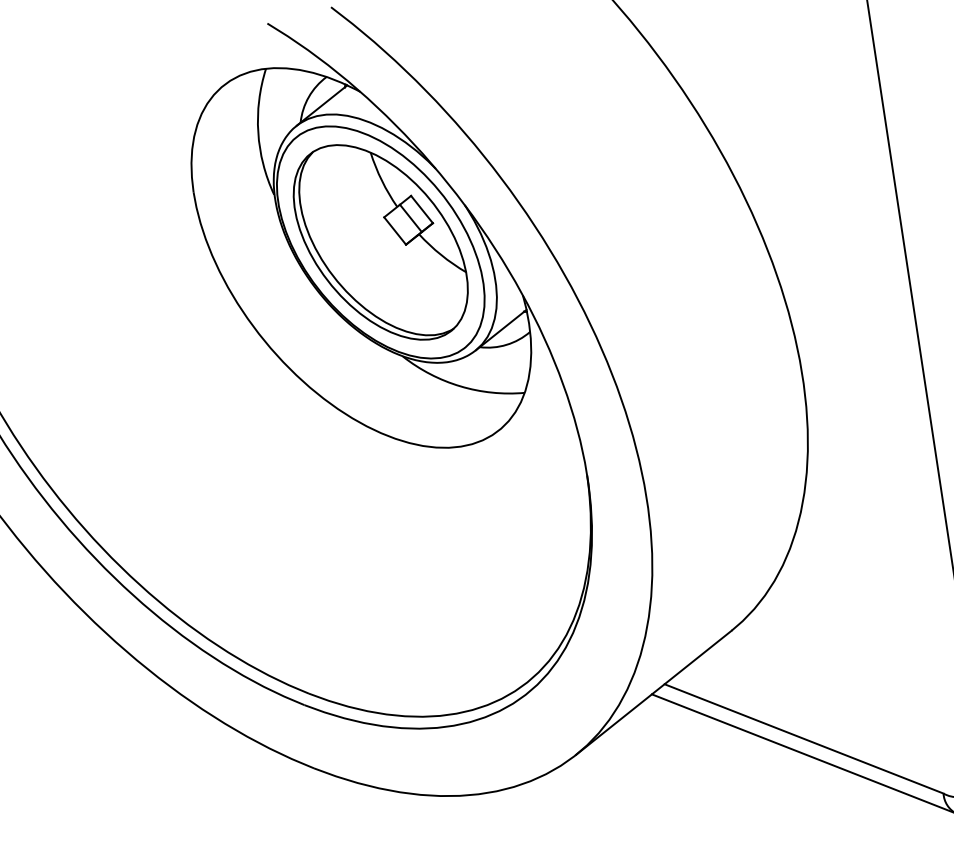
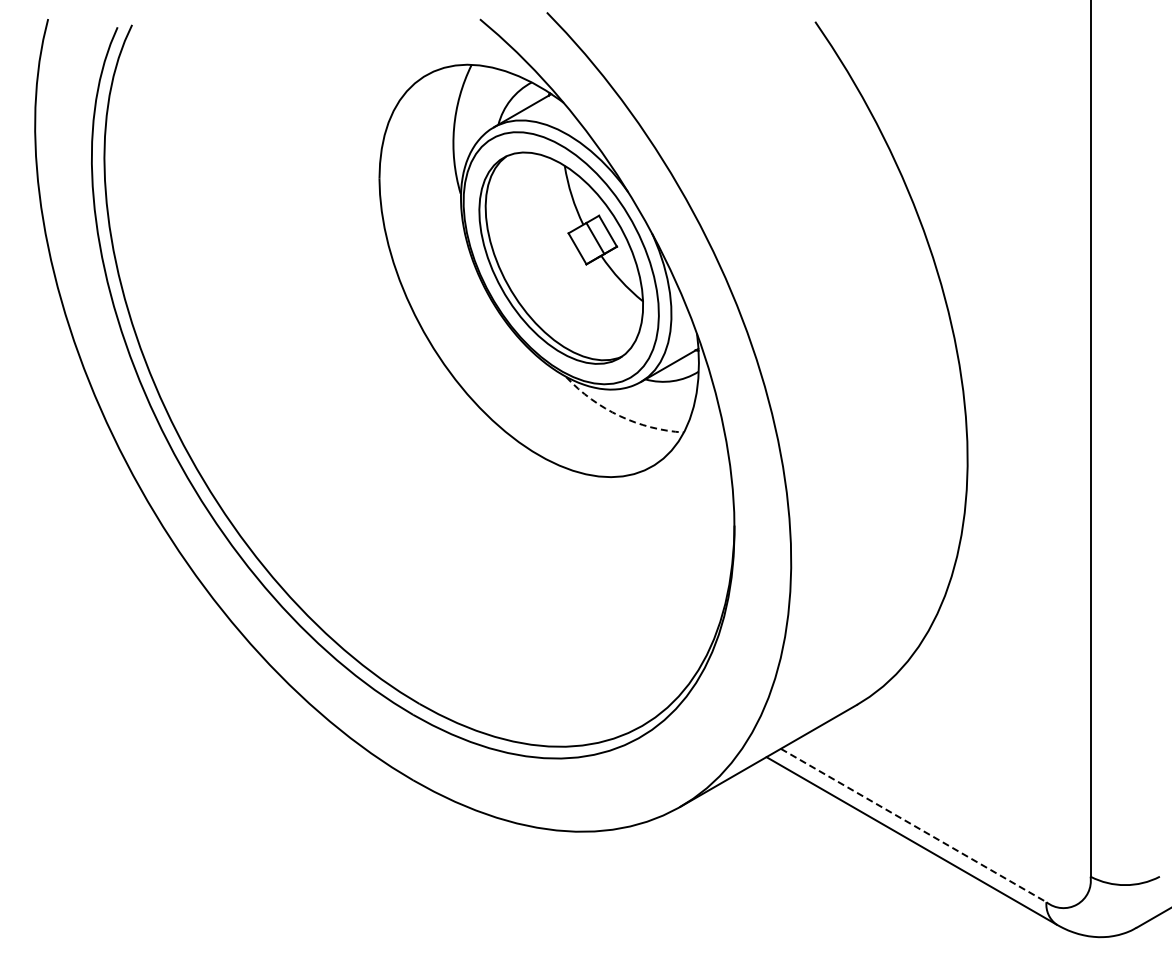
arc: (460, 386) -> (619, 416), solid -> dashed
line: (804, 738) -> (914, 825), solid -> dashed

